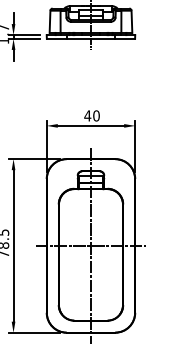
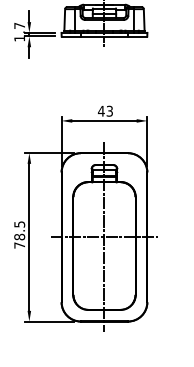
text: (96, 115) -> (109, 110), 40 -> 43

